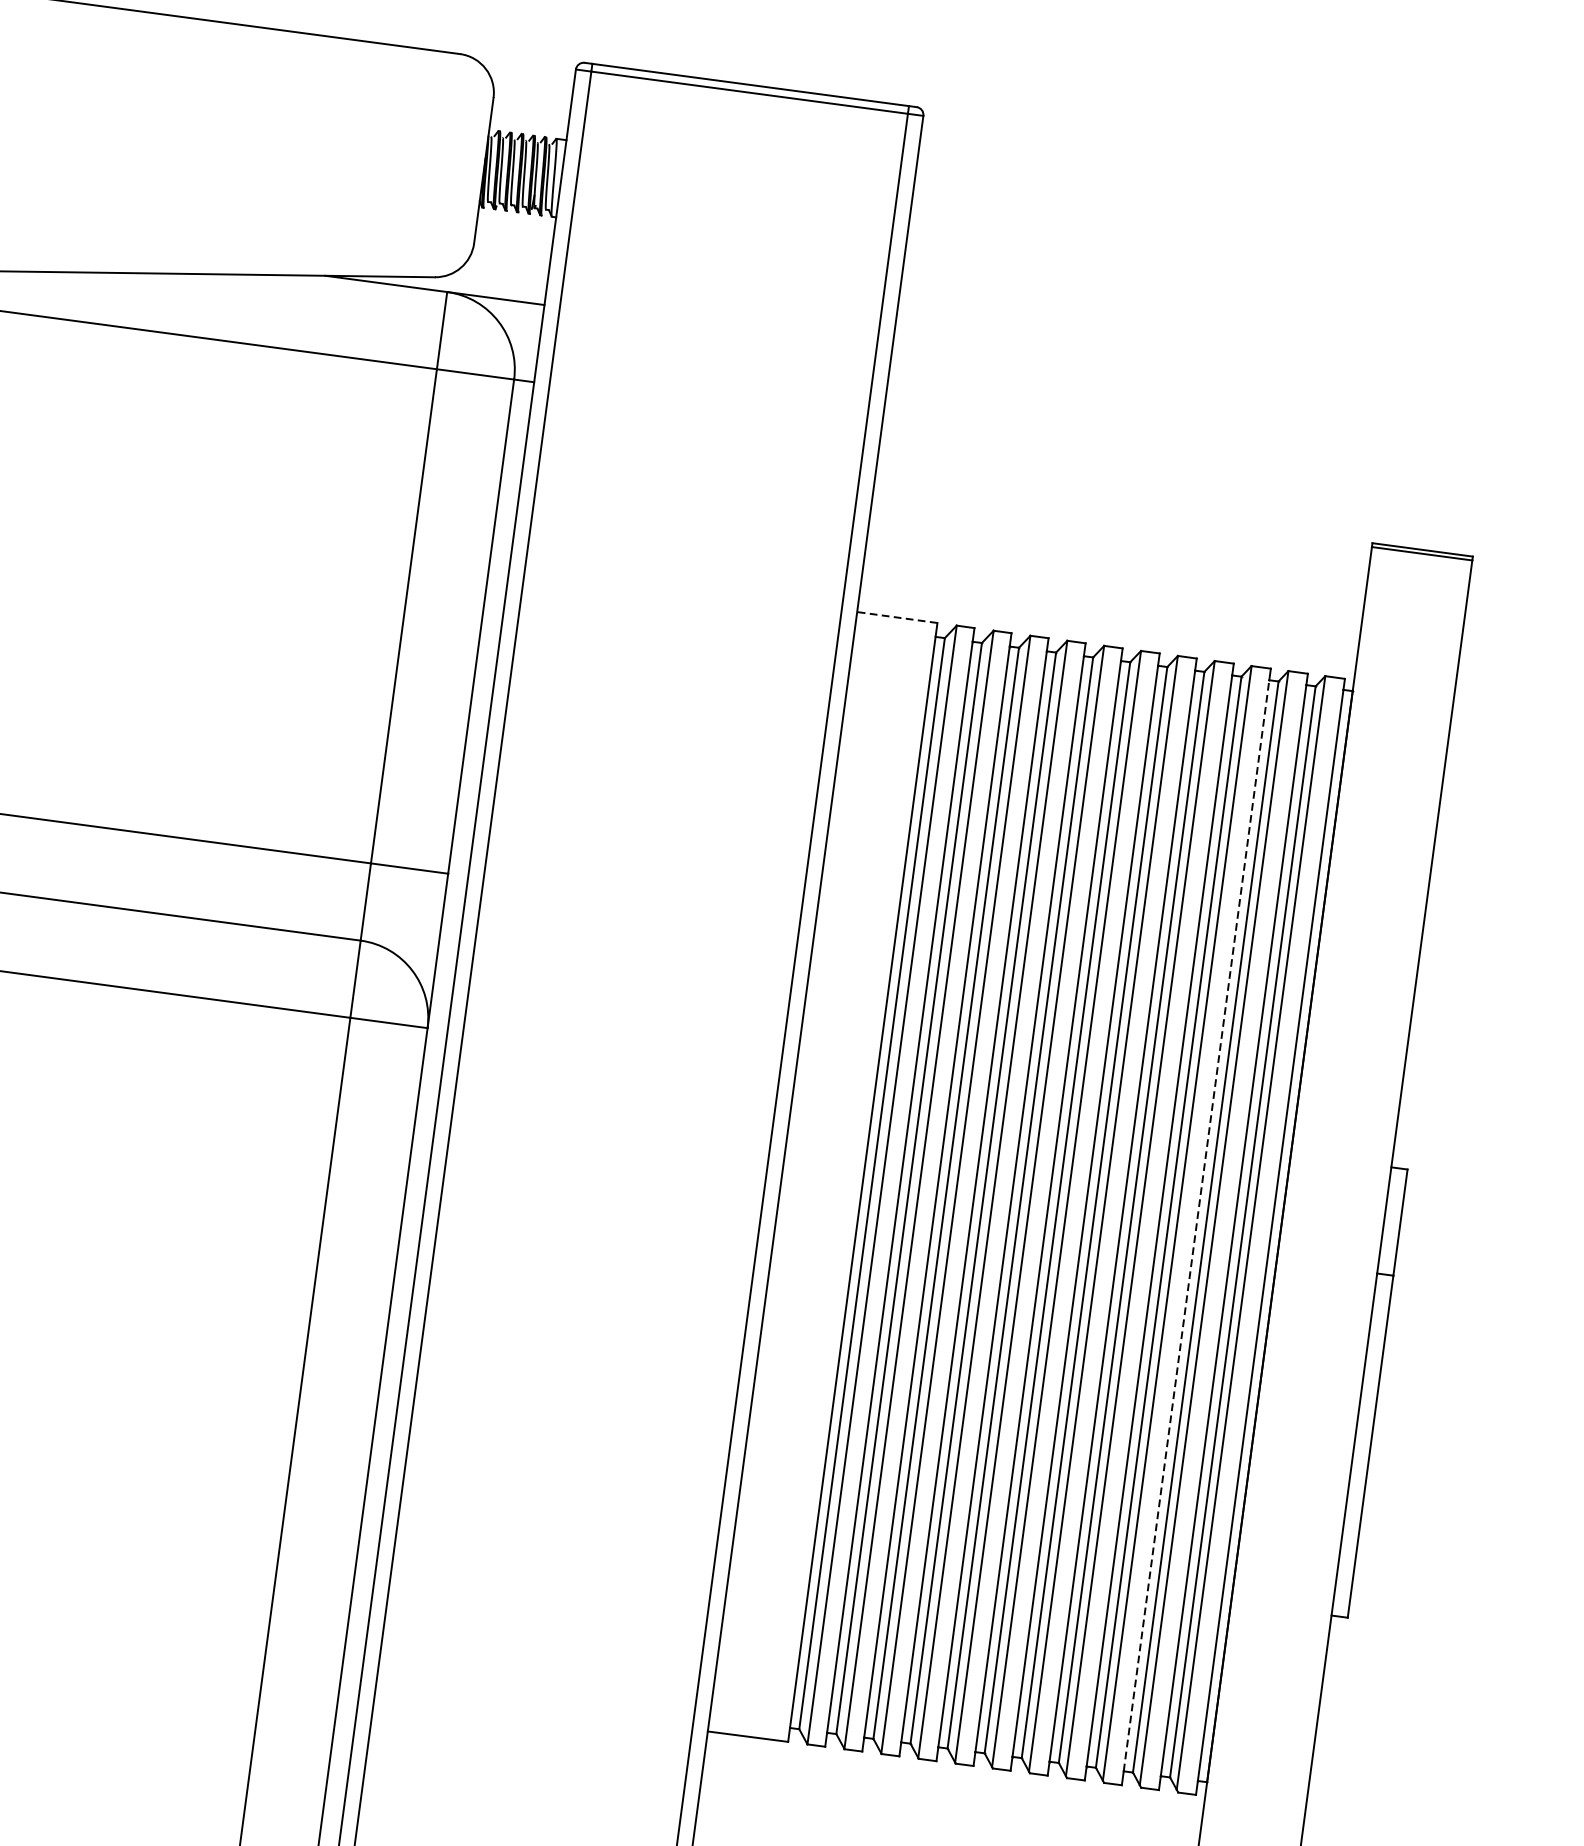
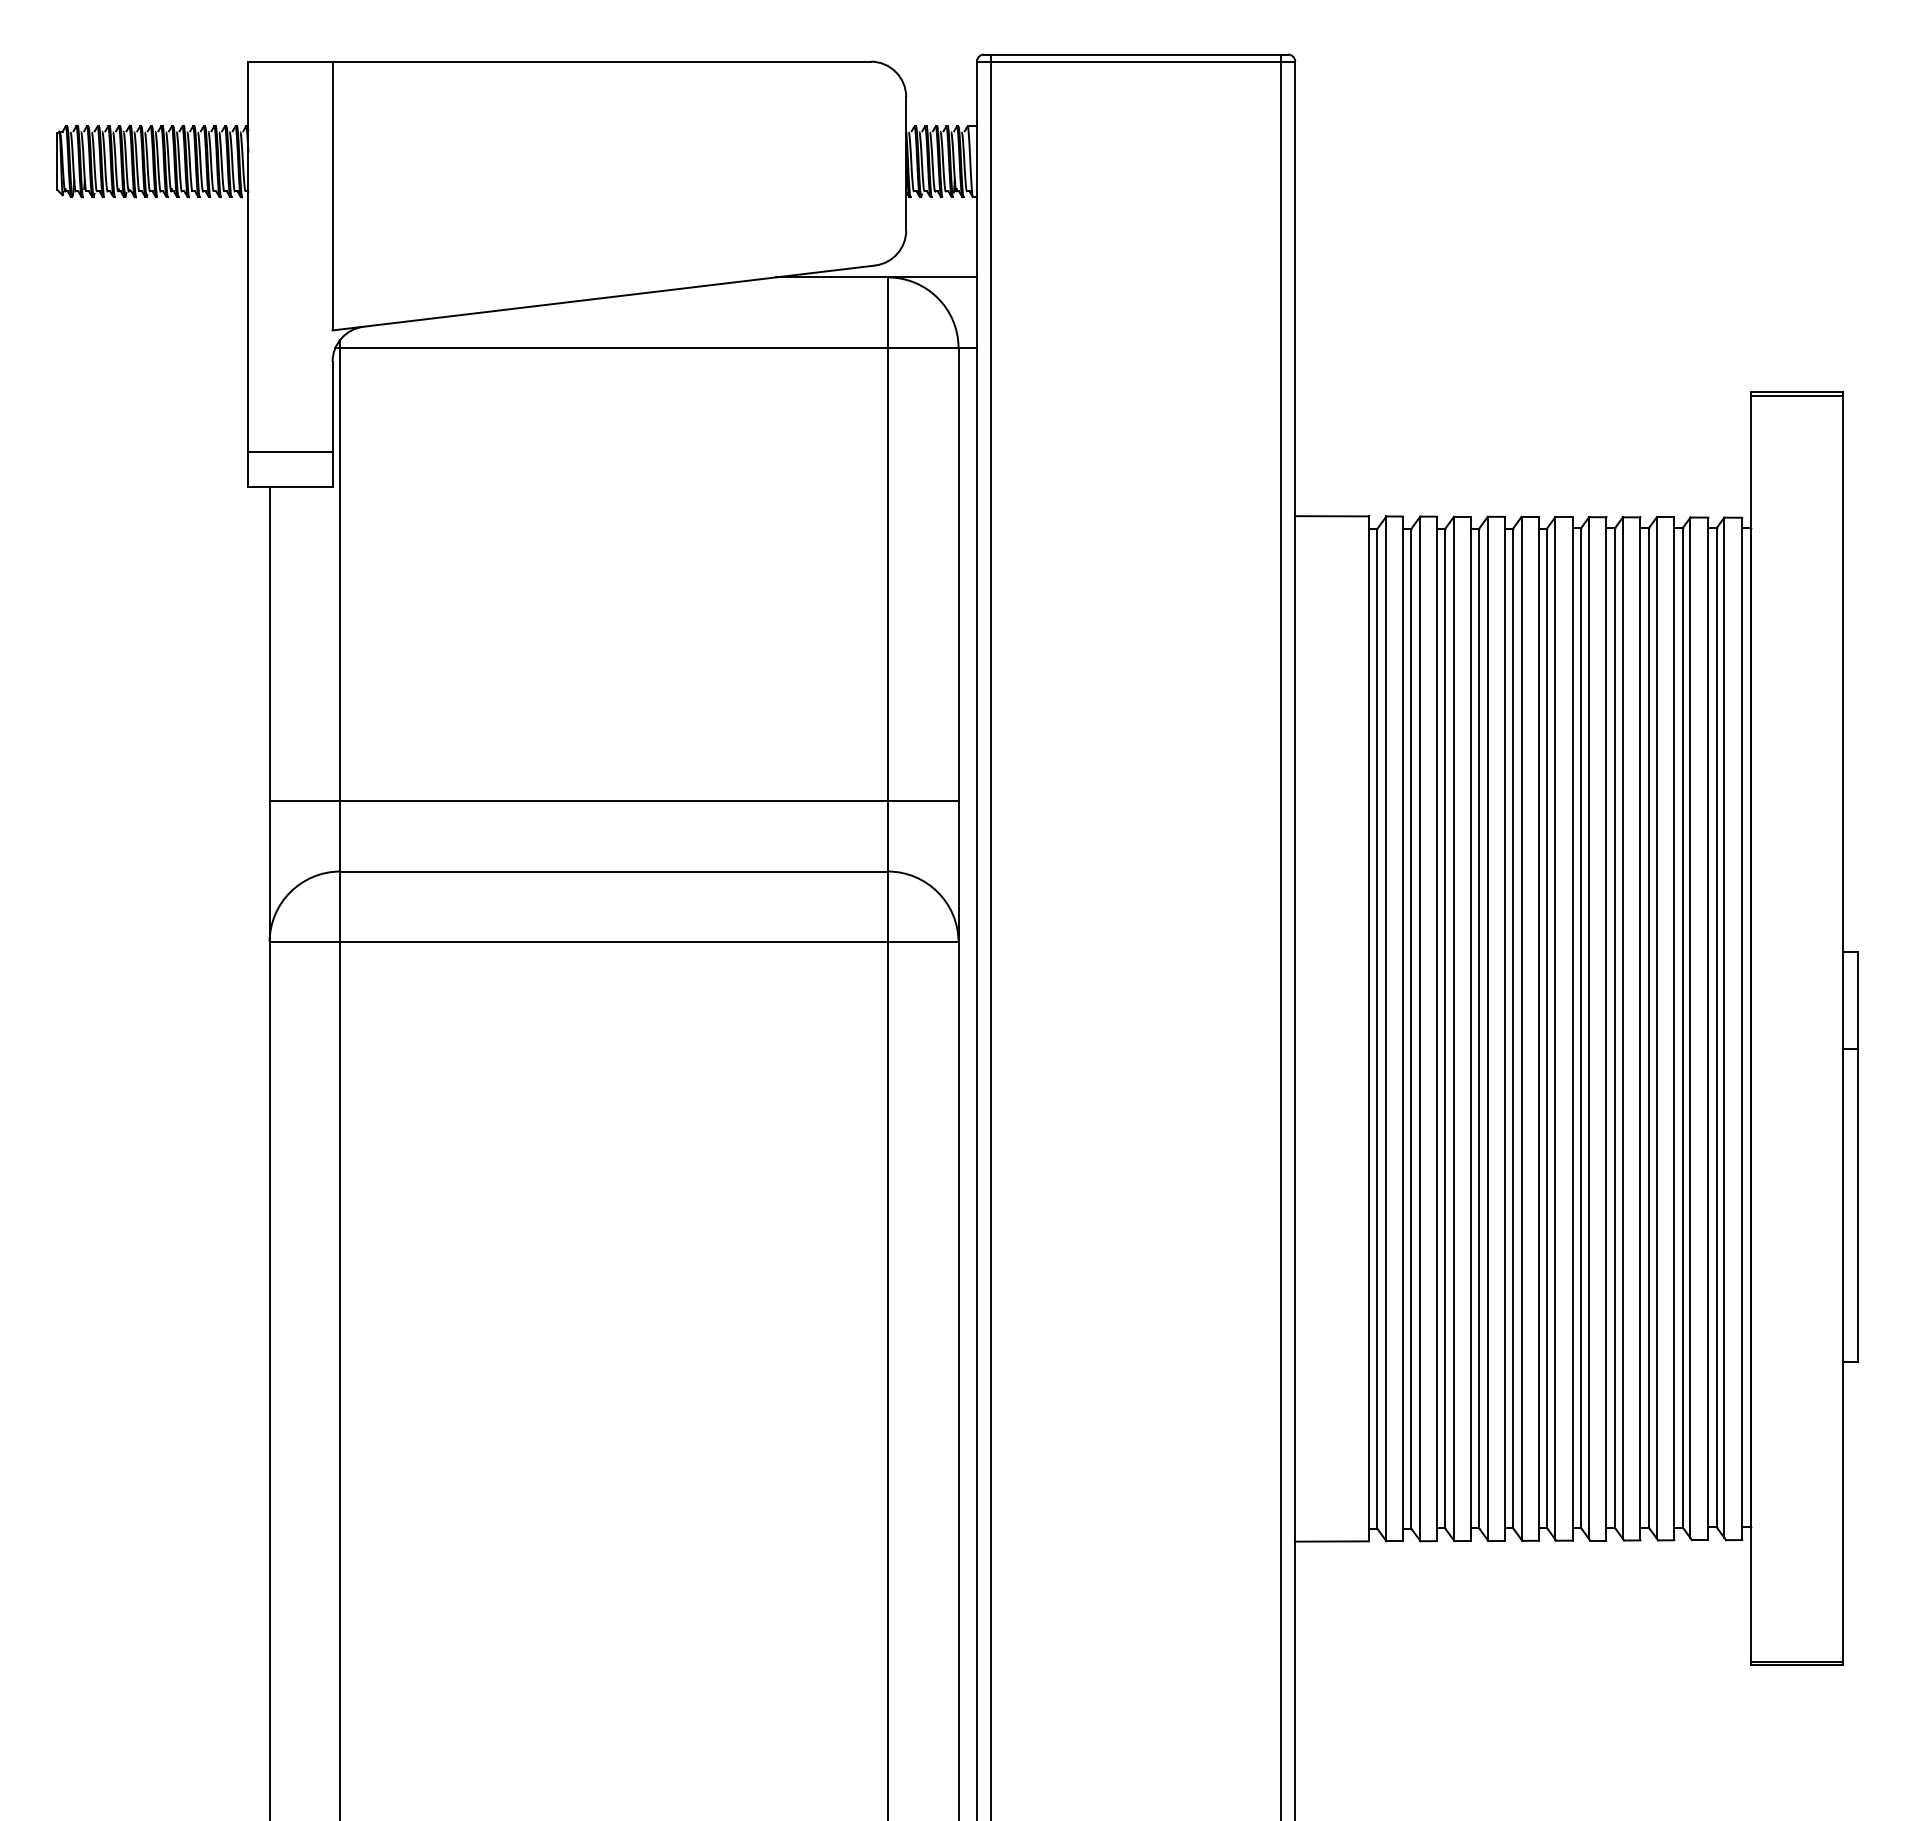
line: (897, 617) -> (1332, 516), dashed -> solid
line: (1196, 1225) -> (1674, 1027), dashed -> solid

